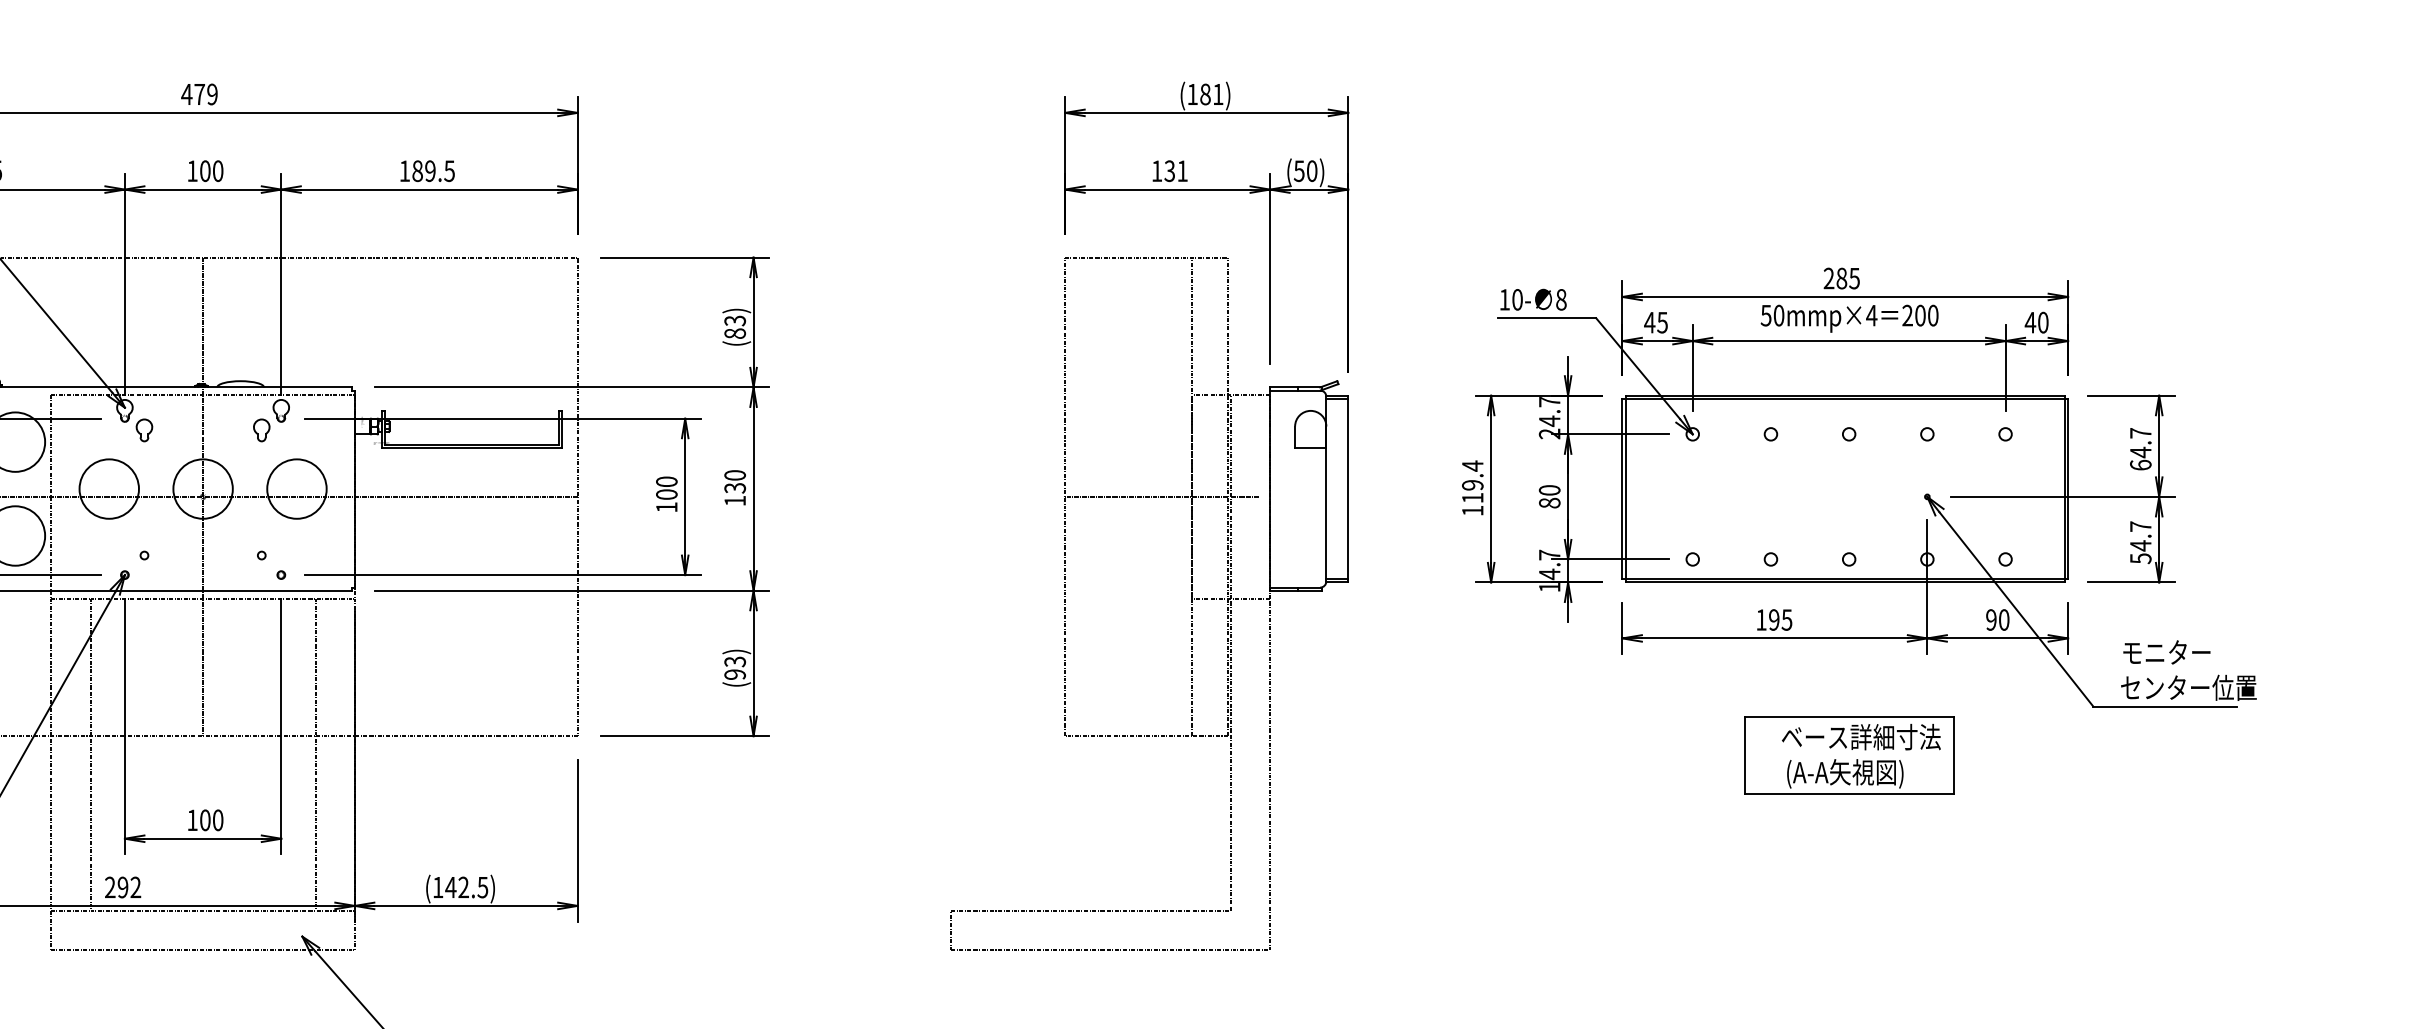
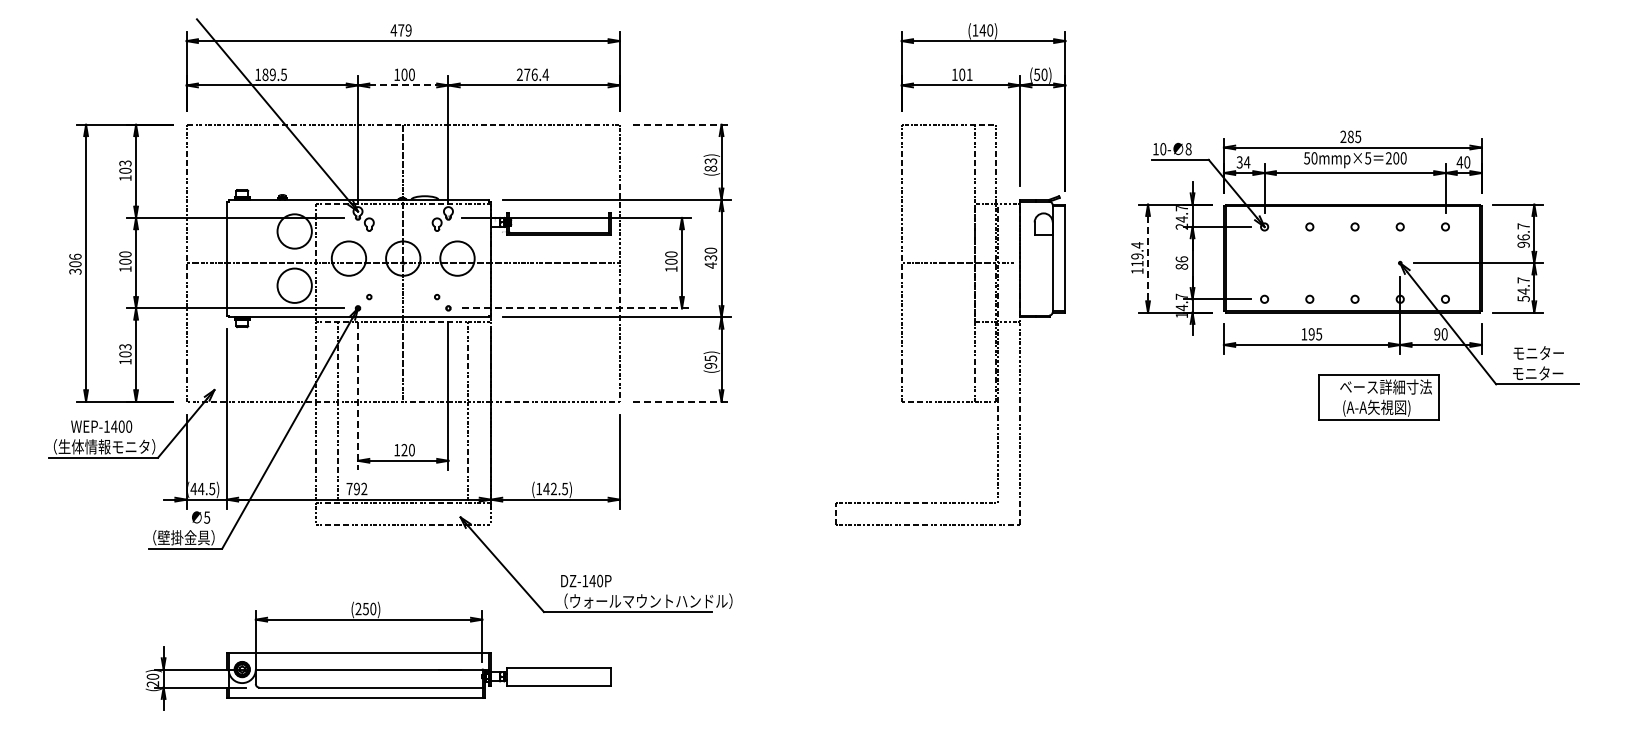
text: (1211, 94) -> (986, 30), (181) -> (140)
text: (426, 170) -> (532, 74), 189.5 -> 276.4
text: (1170, 170) -> (962, 74), 131 -> 101
line: (203, 189) -> (403, 85), solid -> dashed
line: (686, 257) -> (682, 124), solid -> dashed
text: (1870, 315) -> (1367, 158), 50mmp×4 -> 50mmp×5
text: (1656, 322) -> (1243, 162), 45 -> 34
text: (2140, 457) -> (1523, 240), 64.7 -> 96.7
line: (1491, 488) -> (1148, 258), solid -> dashed
text: (1549, 490) -> (1181, 259), 80 -> 86
text: (734, 500) -> (710, 265), 130 -> 430
line: (502, 575) -> (576, 308), solid -> dashed
text: (734, 661) -> (710, 358), (93) -> (95)
text: (2188, 687) -> (1551, 373), センター位置 -> モニター
line: (125, 725) -> (358, 395), solid -> dashed
line: (686, 736) -> (682, 401), solid -> dashed
part: (1848, 755) -> (1378, 397), moved
text: (205, 820) -> (404, 450), 100 -> 120
text: (110, 886) -> (349, 488), 292 -> 792

